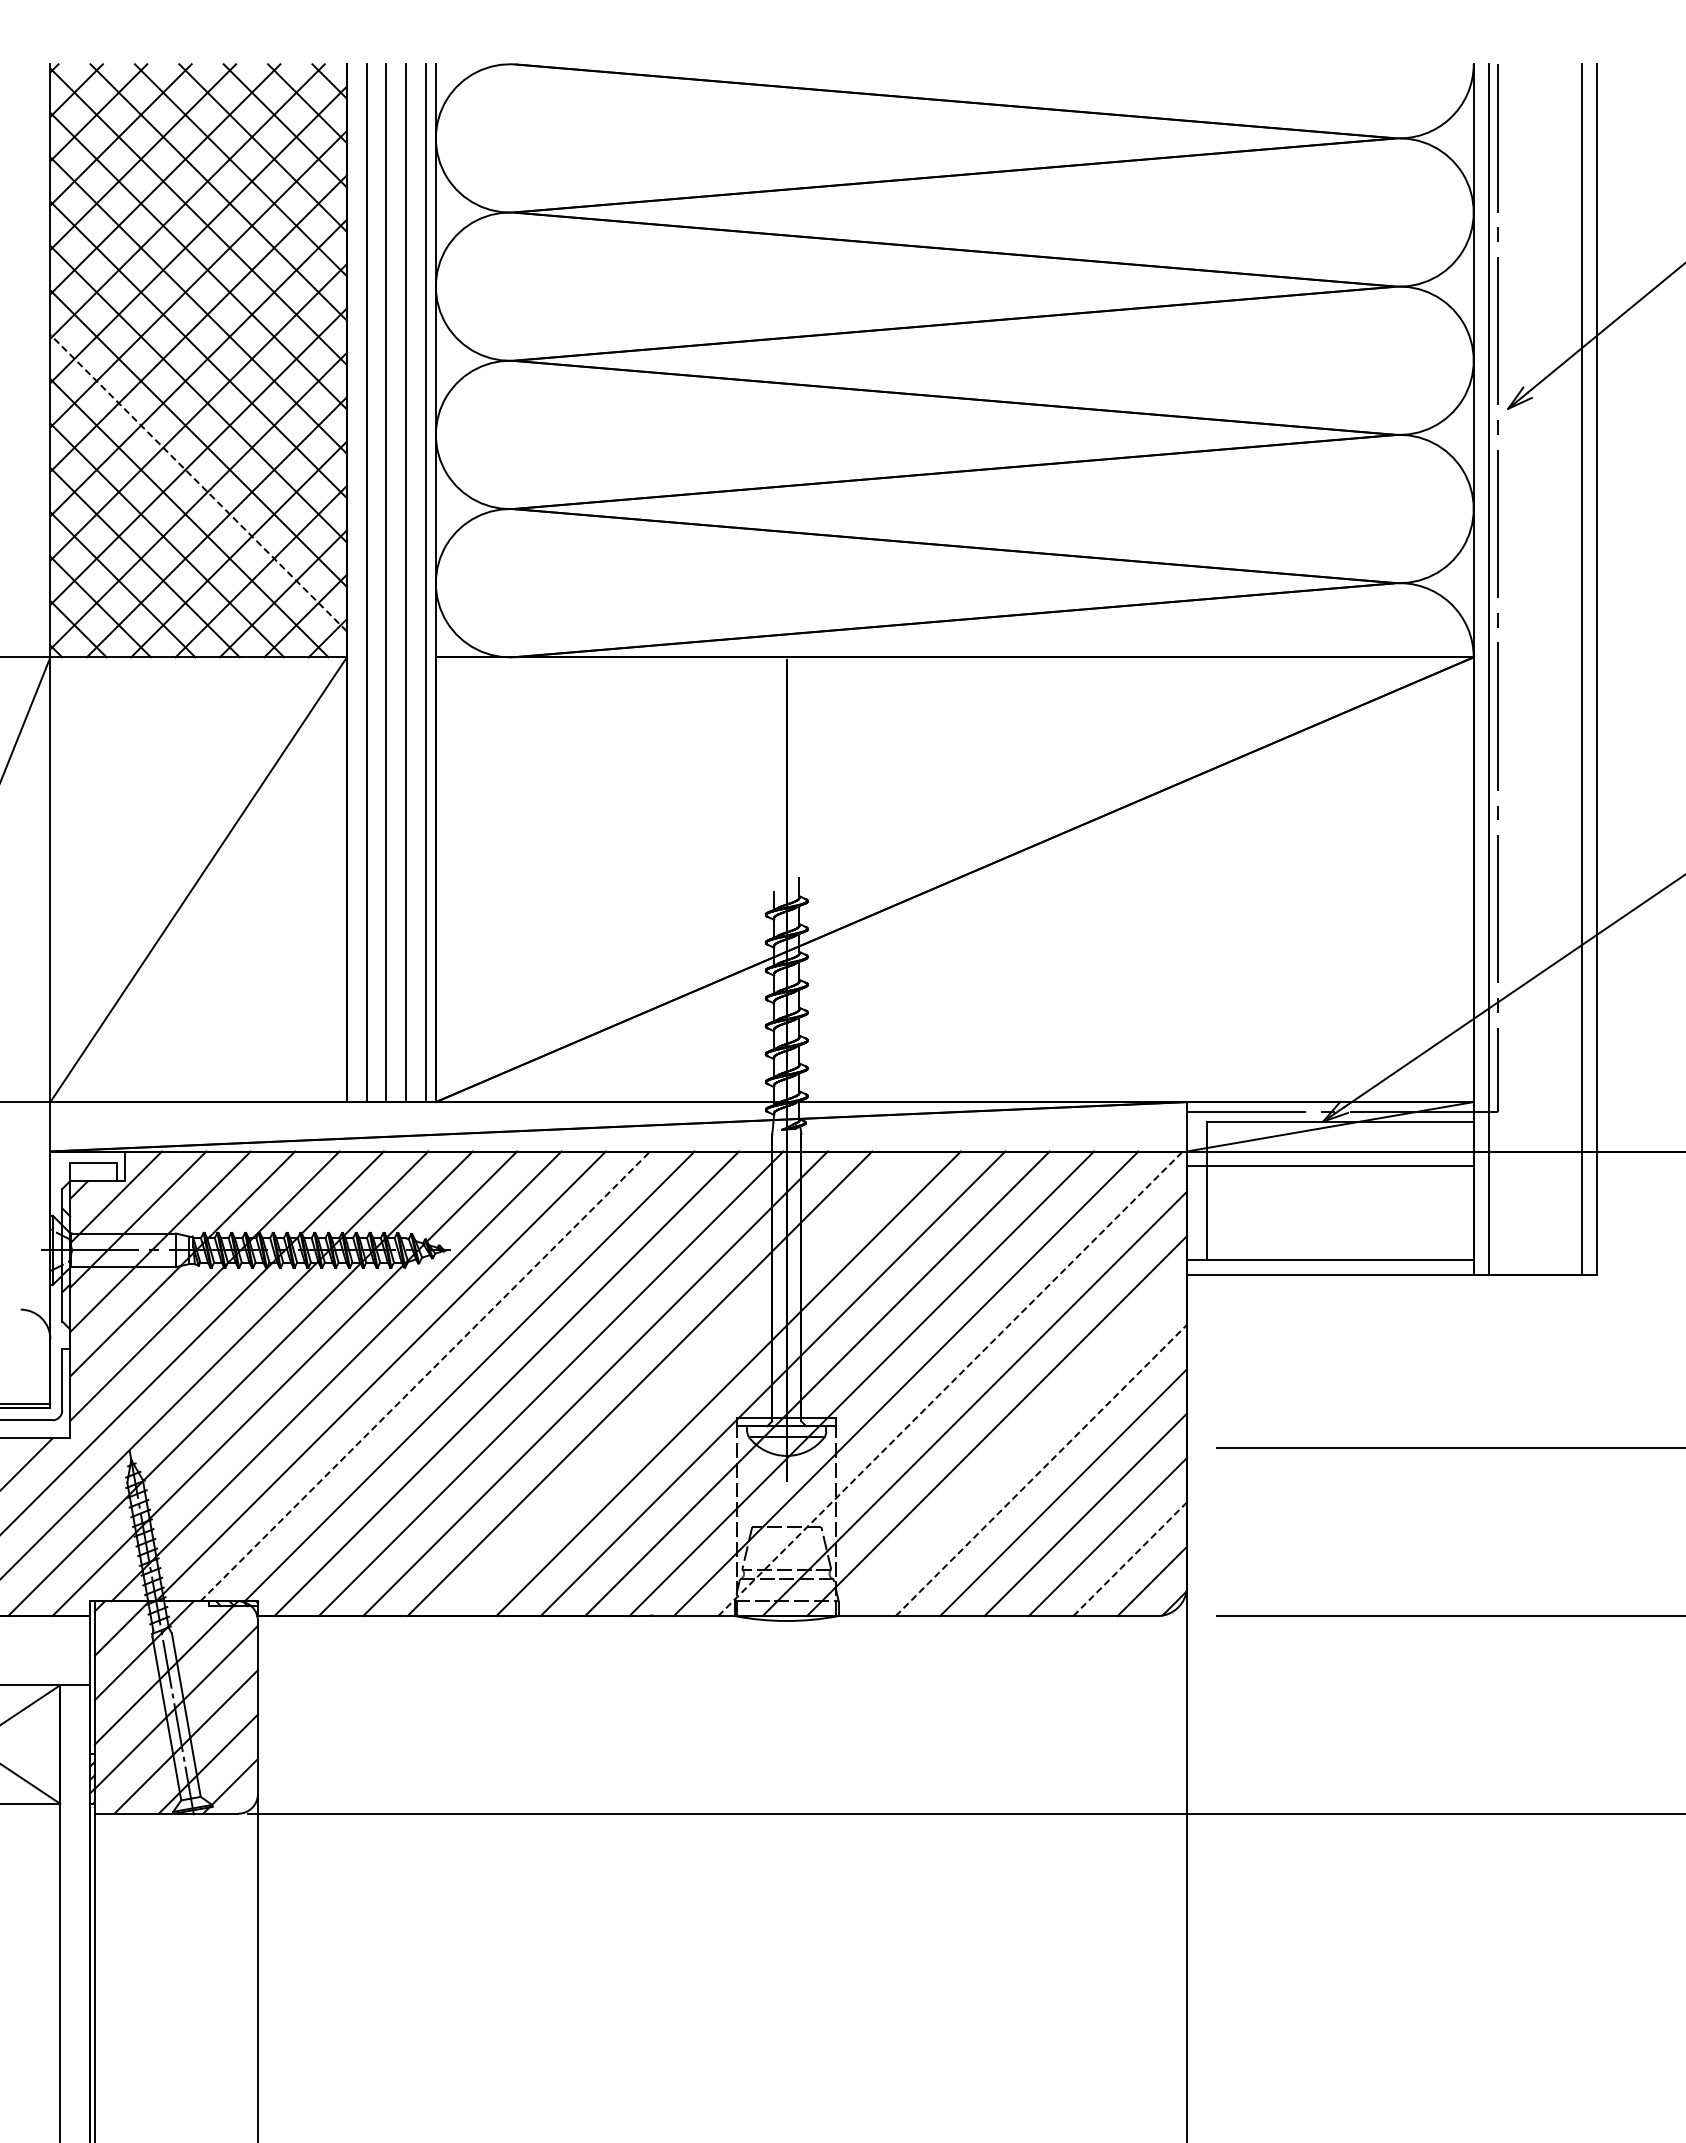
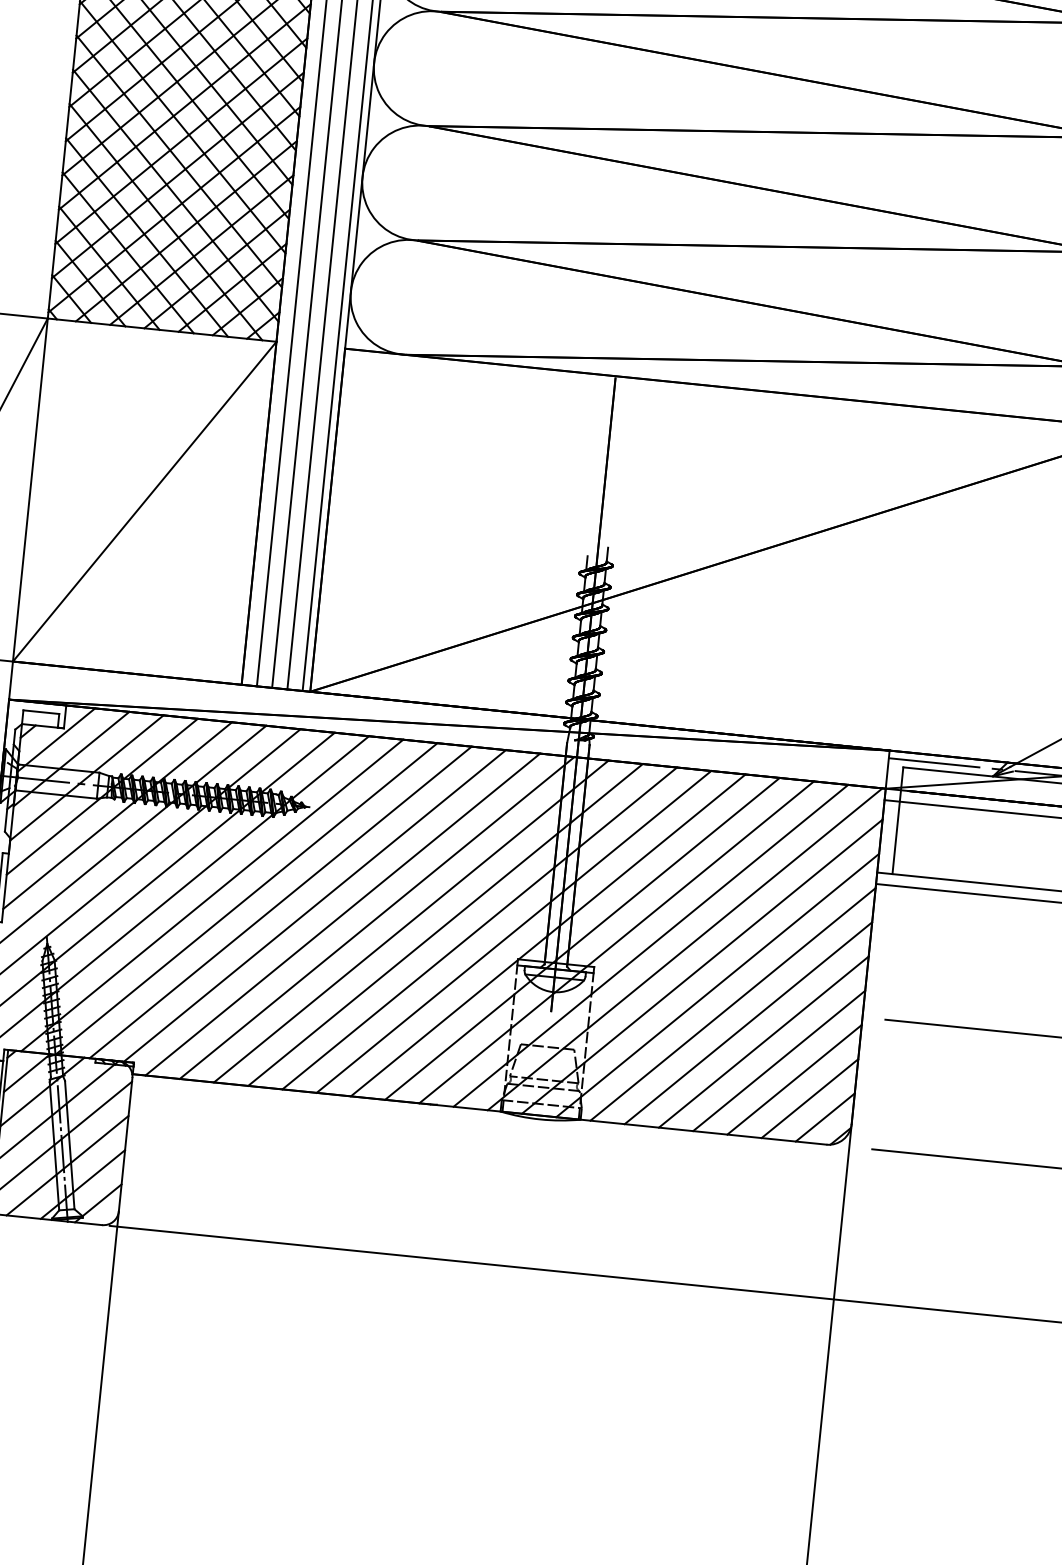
line: (198, 483) -> (175, 196), dashed -> solid
line: (425, 1376) -> (280, 902), dashed -> solid
line: (684, 1383) -> (479, 928), added
line: (950, 1383) -> (685, 949), dashed -> solid
line: (1019, 1448) -> (733, 1004), added
line: (1041, 1470) -> (748, 1023), dashed -> solid
line: (1130, 1558) -> (810, 1098), dashed -> solid

